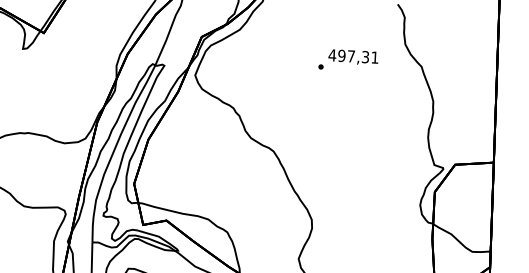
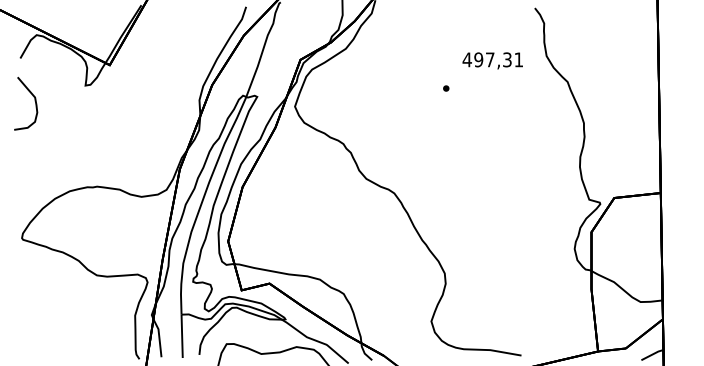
text: (353, 57) -> (492, 60), moved

